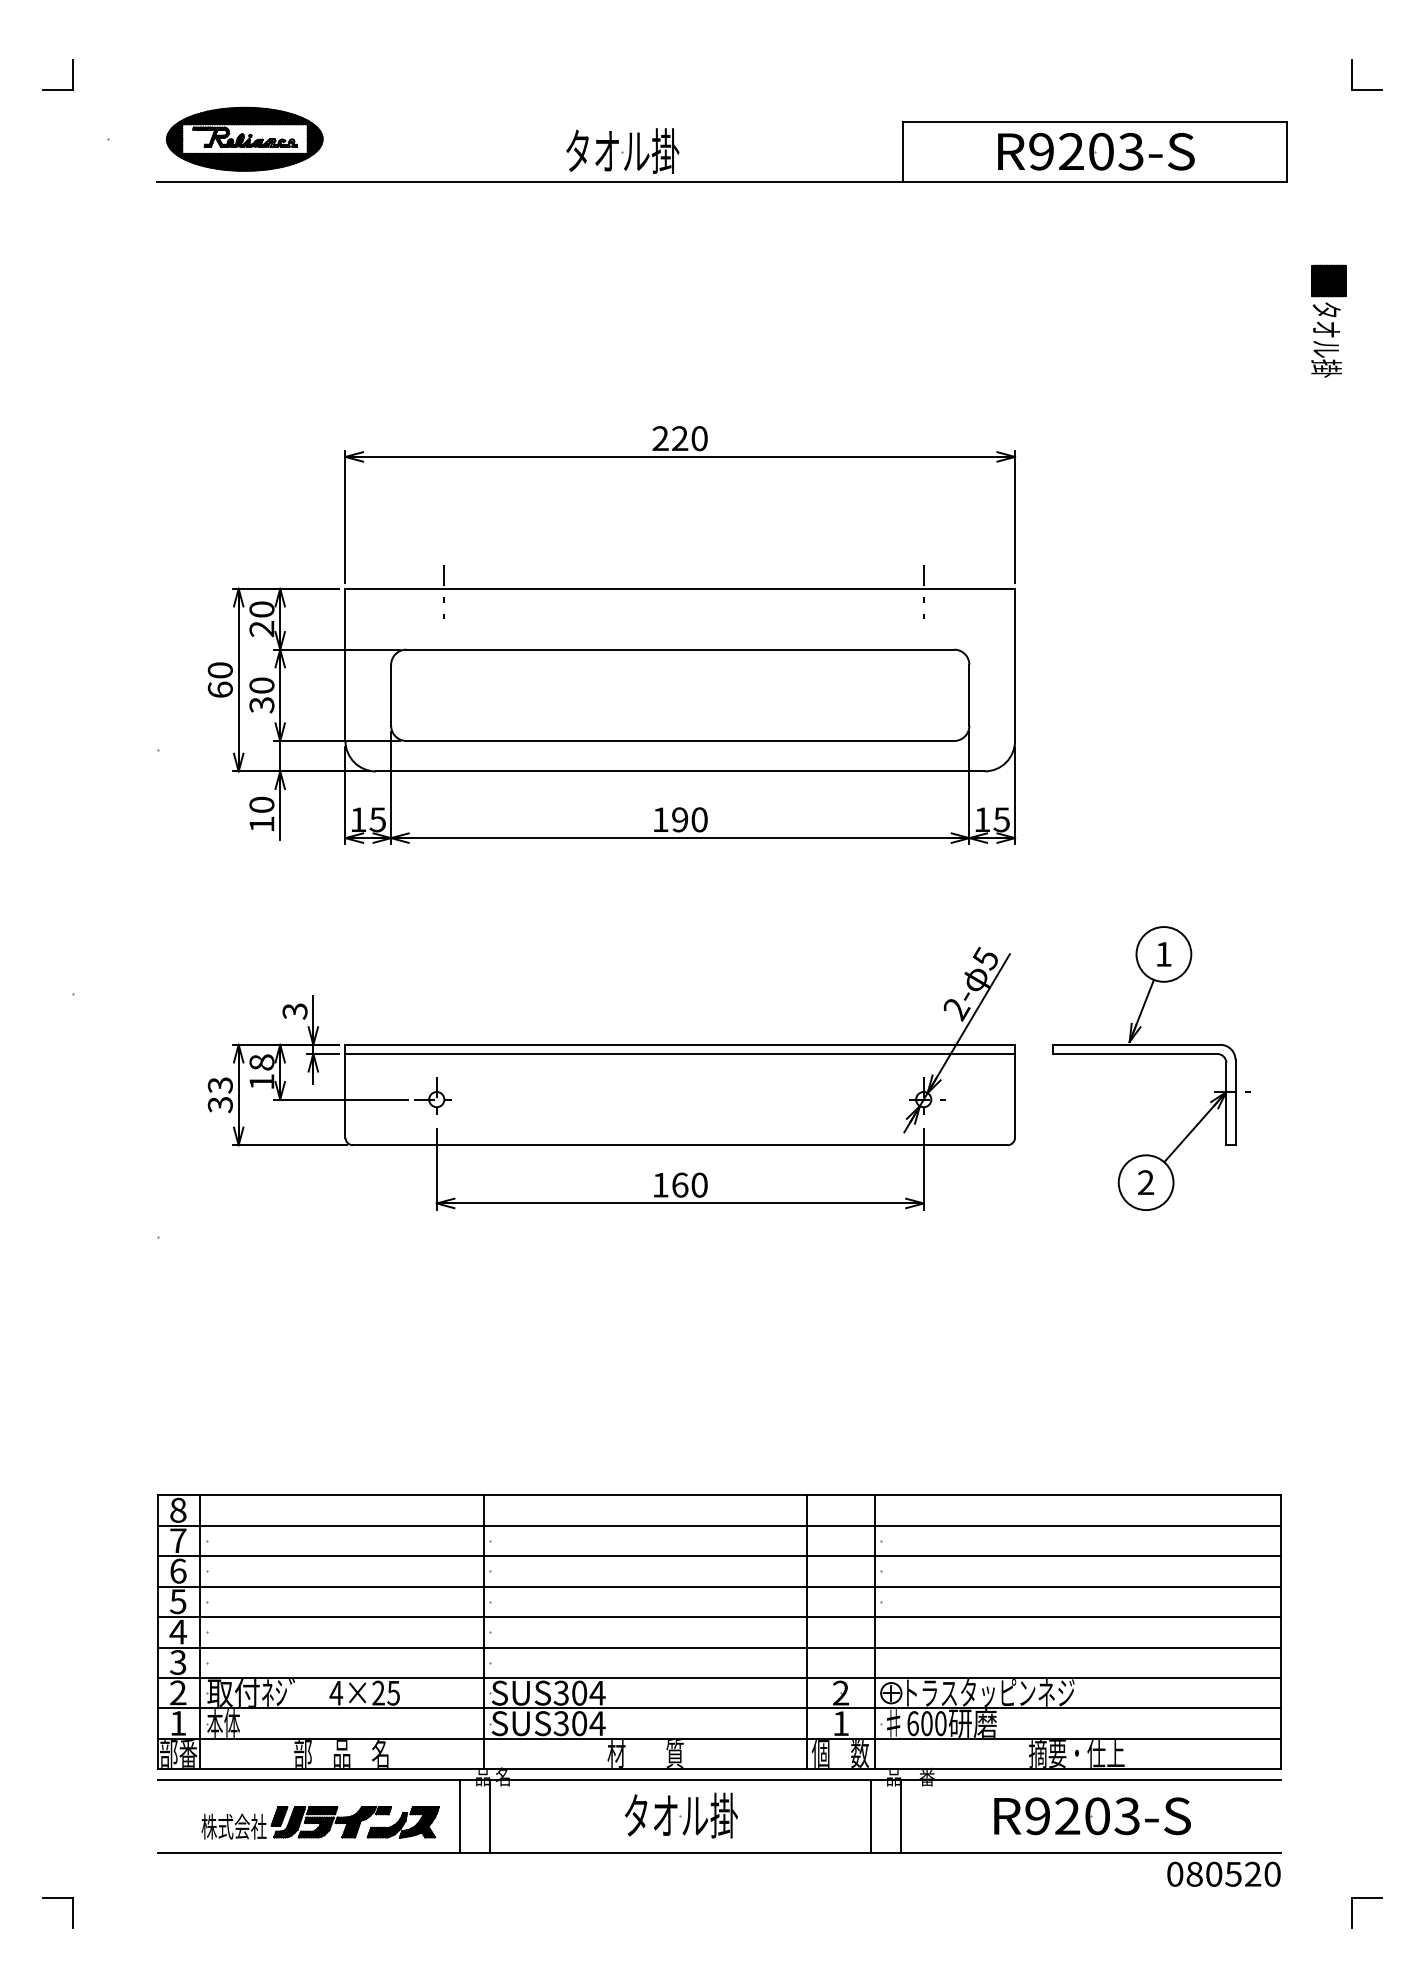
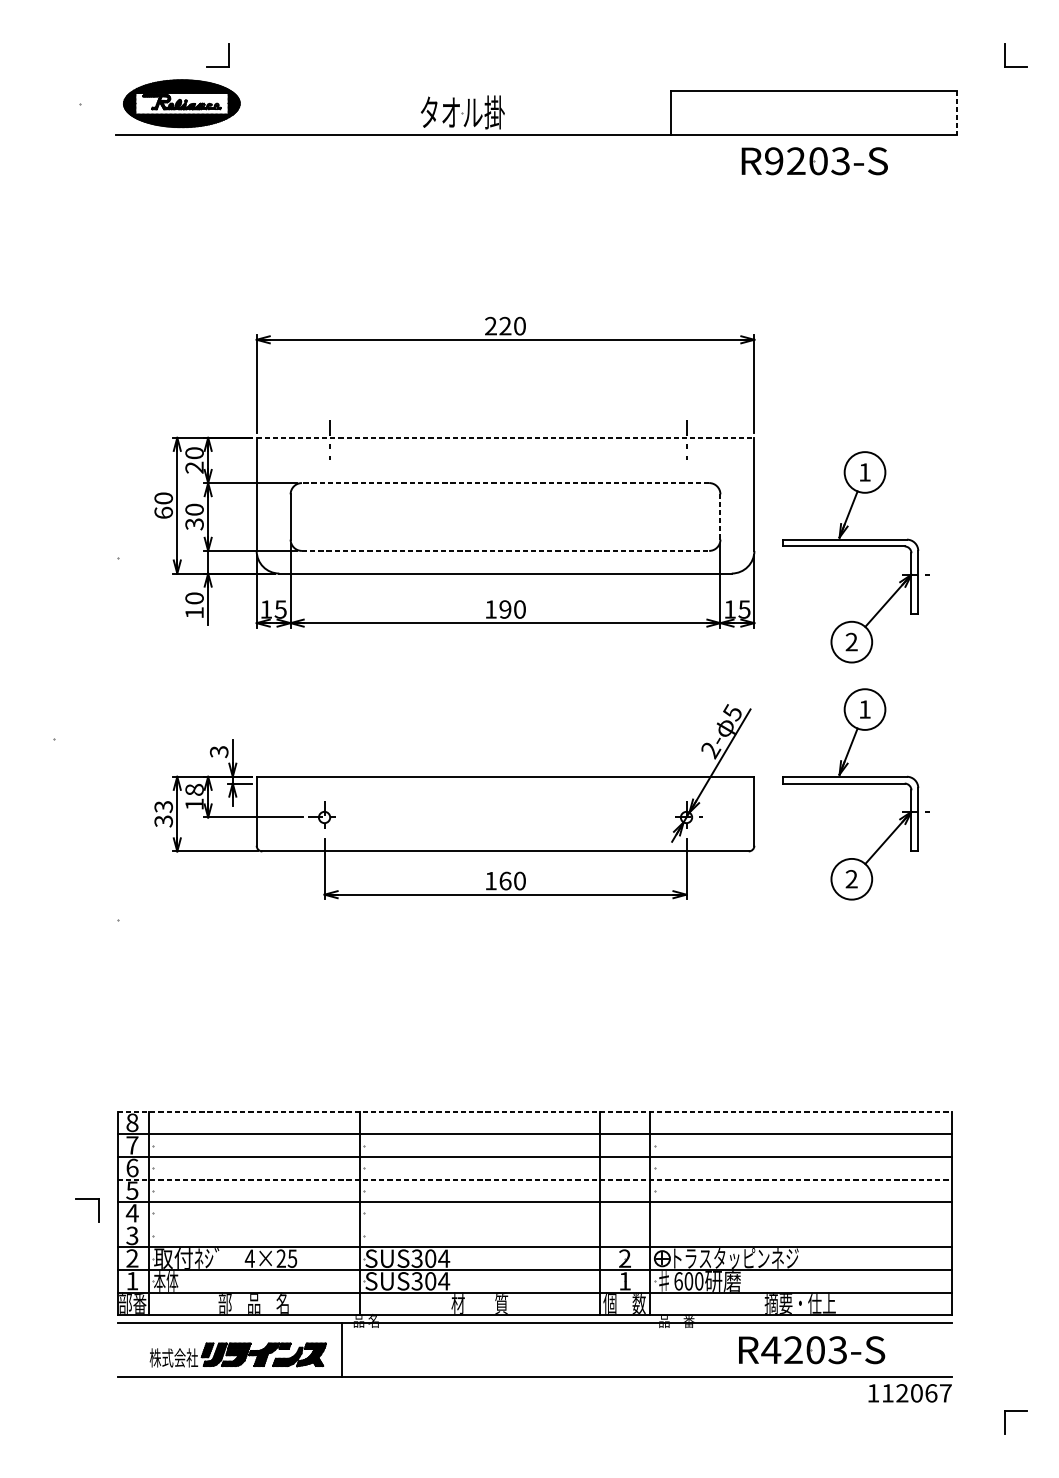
part: (72, 74) -> (228, 55), moved
part: (1096, 151) -> (814, 161), moved
line: (1287, 152) -> (956, 113), solid -> dashed
part: (1328, 320) -> (987, 238), removed
line: (680, 588) -> (505, 437), solid -> dashed
line: (680, 649) -> (505, 482), solid -> dashed
line: (969, 694) -> (720, 516), solid -> dashed
part: (1151, 735) -> (855, 546), added
line: (680, 740) -> (505, 550), solid -> dashed
line: (680, 1053) -> (505, 783), removed
line: (720, 1495) -> (535, 1111), solid -> dashed
line: (720, 1586) -> (535, 1179), solid -> dashed
line: (719, 1647) -> (534, 1224), removed
part: (681, 1815) -> (506, 1349), removed
line: (490, 1816) -> (364, 1350), removed
line: (870, 1816) -> (646, 1350), removed
line: (901, 1816) -> (669, 1350), removed
text: (1037, 1816) -> (771, 1350), R9203-S -> R4203-S
text: (1223, 1873) -> (909, 1392), 080520 -> 112067
part: (57, 1898) -> (87, 1199), moved

